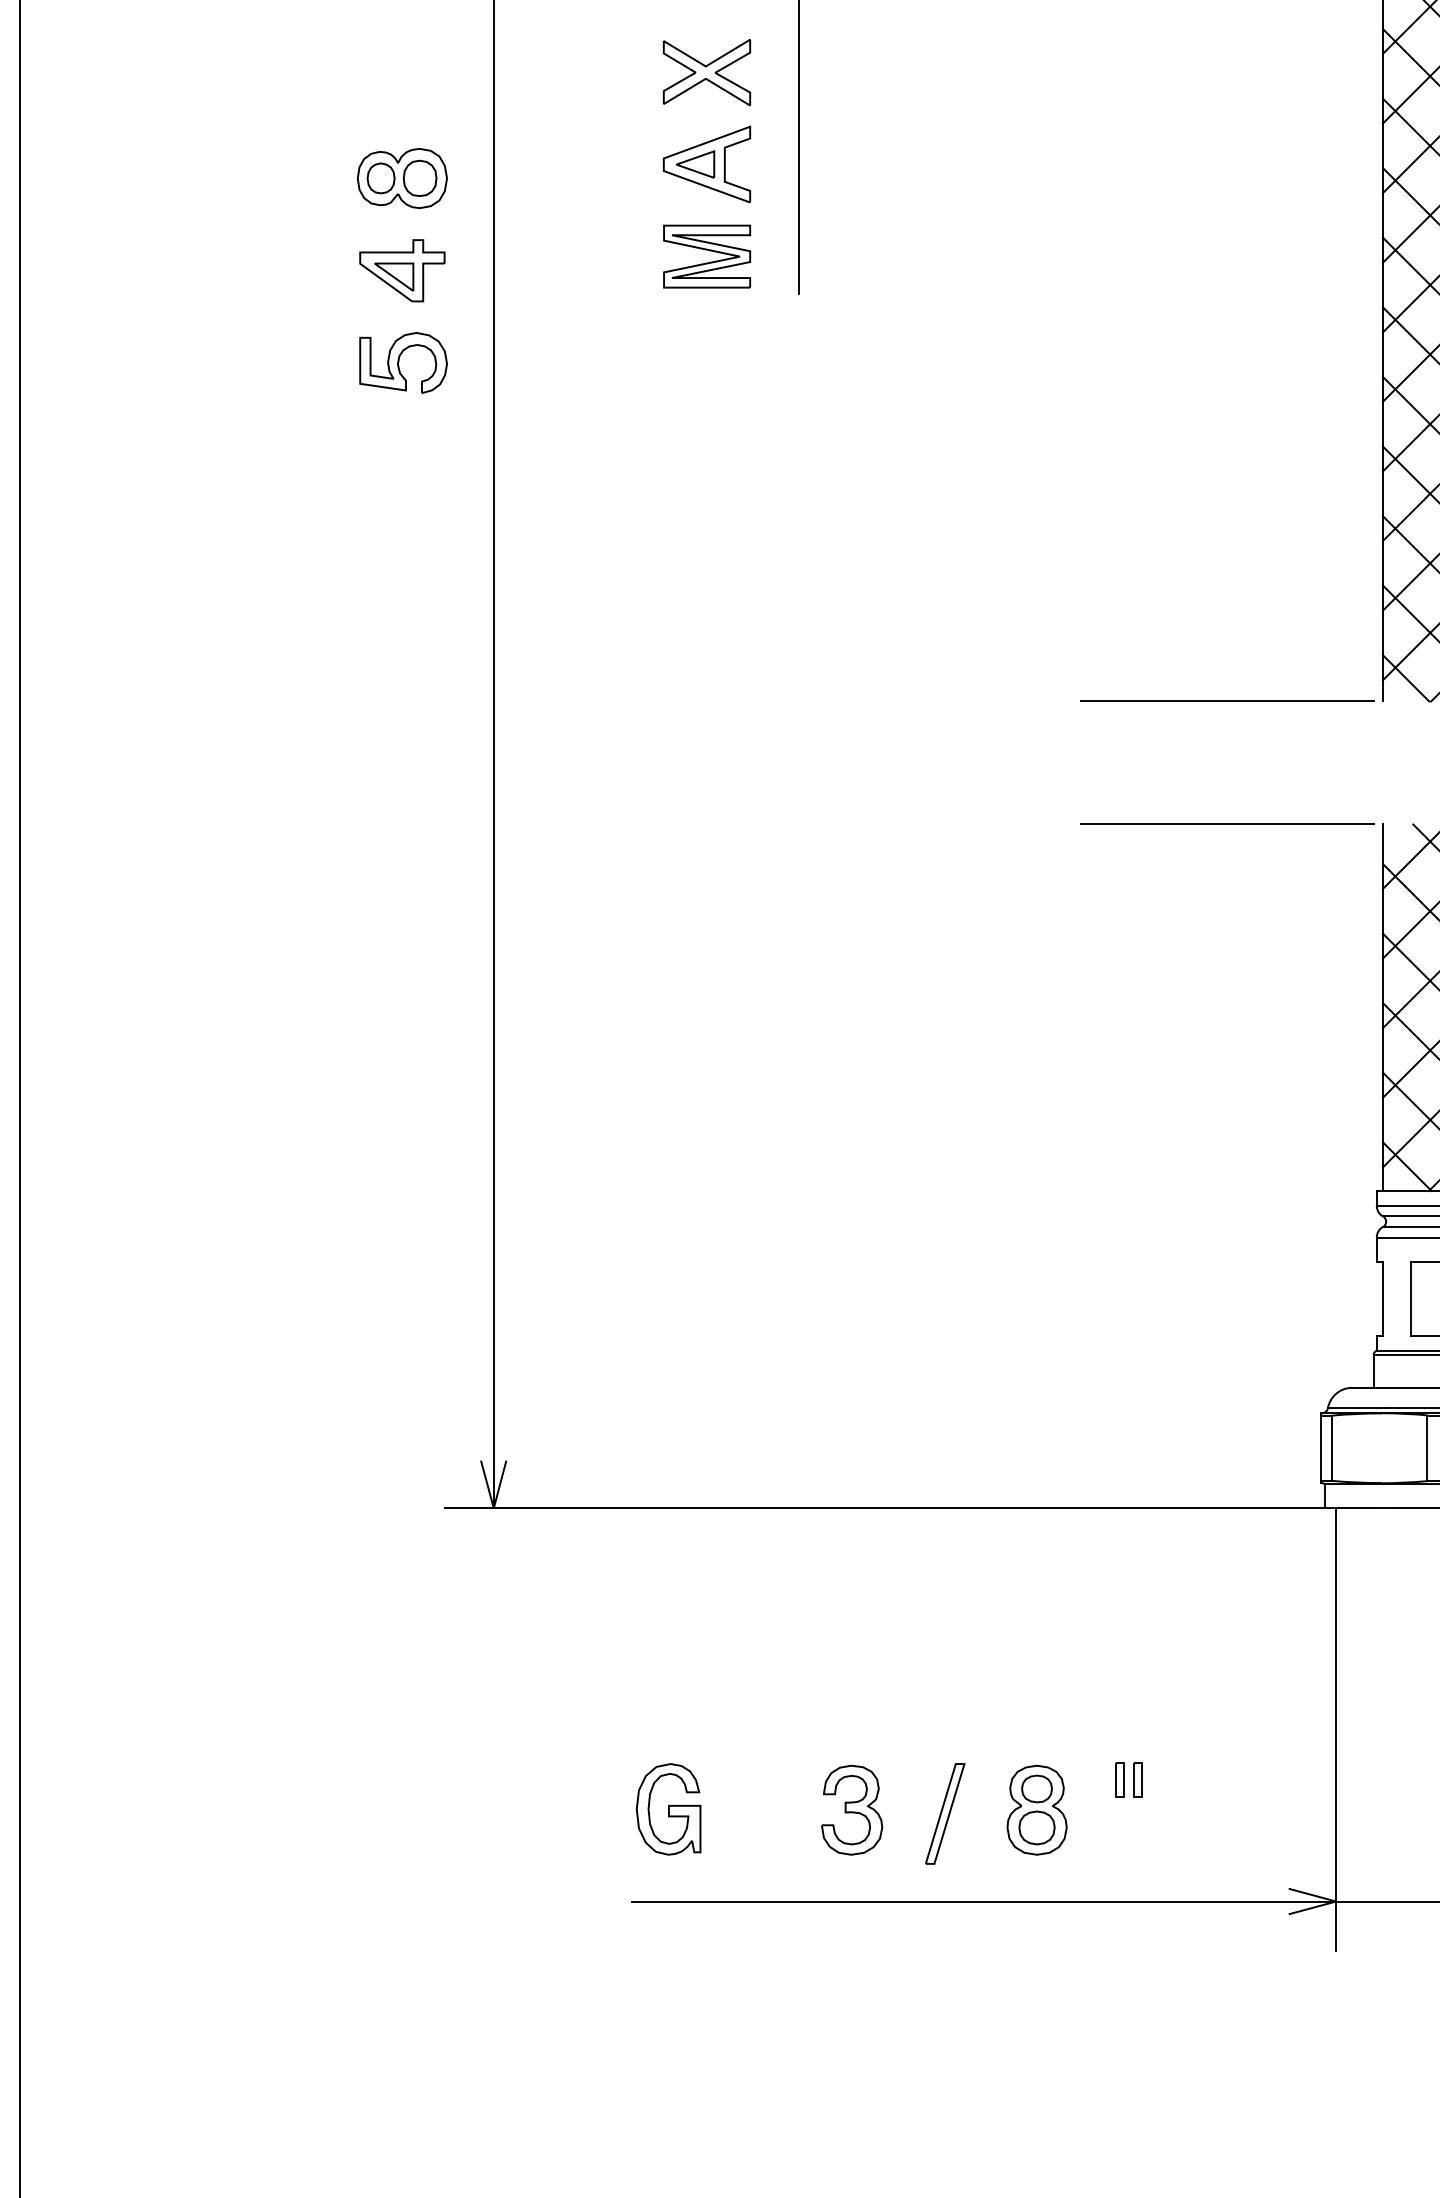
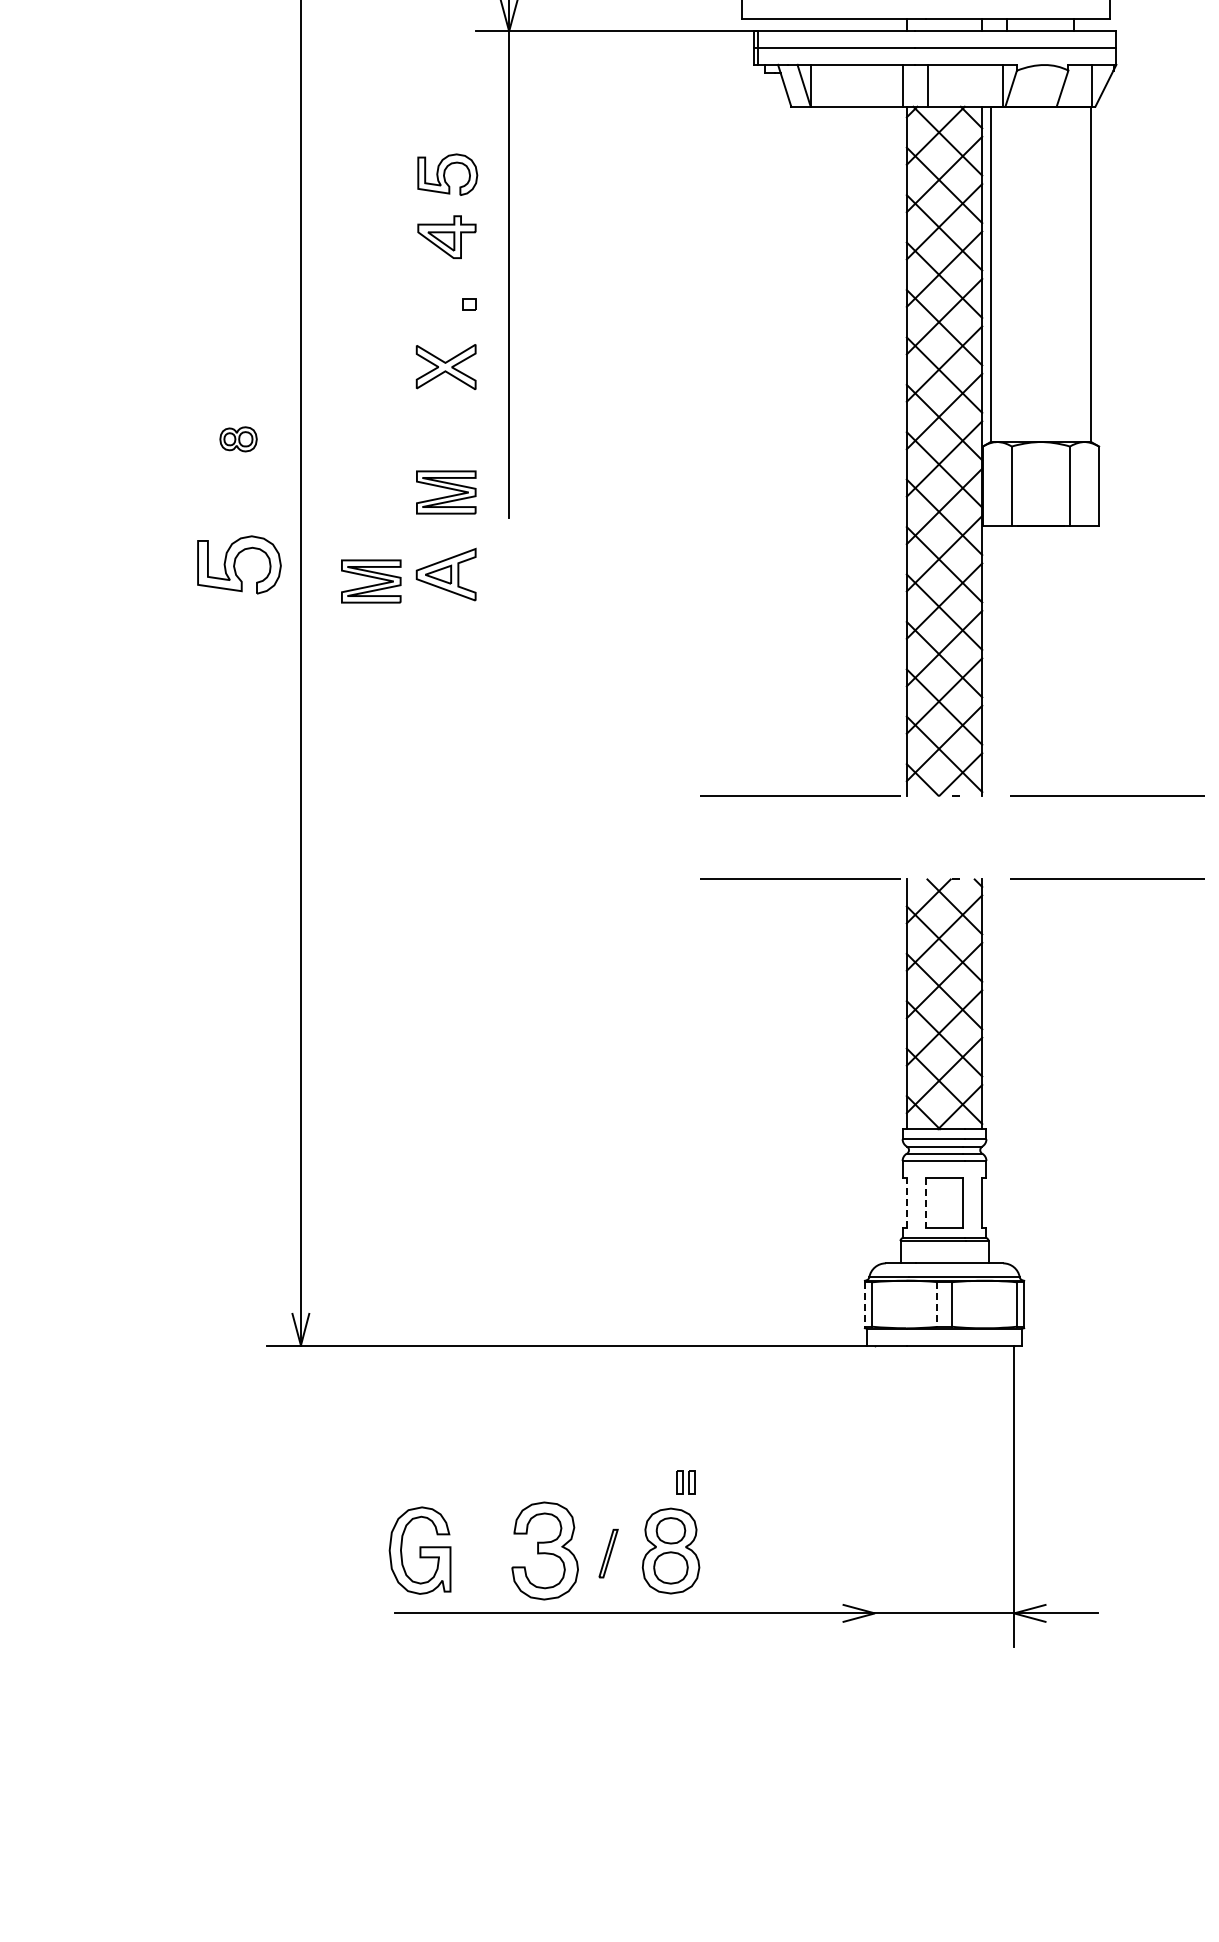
part: (705, 164) -> (445, 574), moved
part: (402, 178) -> (238, 439), size x0.6
part: (402, 269) -> (238, 501), removed
part: (403, 362) -> (239, 564), size x1.4
part: (597, 387) -> (371, 581), added
line: (1382, 1298) -> (906, 1202), solid -> dashed
line: (1411, 1300) -> (926, 1203), solid -> dashed
line: (1320, 1449) -> (864, 1305), solid -> dashed
line: (1427, 1449) -> (937, 1305), solid -> dashed
line: (1335, 1728) -> (874, 1495), removed
part: (1128, 1779) -> (685, 1482), moved
part: (667, 1809) -> (419, 1550), size x1.4
part: (851, 1810) -> (544, 1551), size x1.6
part: (1037, 1810) -> (671, 1551), size x1.4
part: (945, 1813) -> (608, 1553), size x0.7

